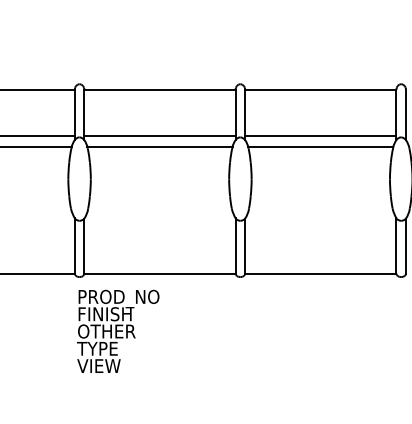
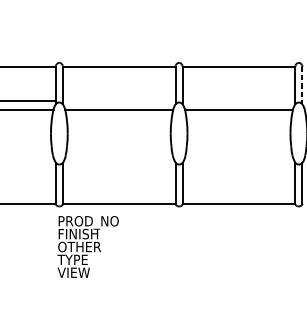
line: (405, 115) -> (302, 86), solid -> dashed
line: (159, 135) -> (118, 101), removed
line: (320, 135) -> (238, 101), removed

